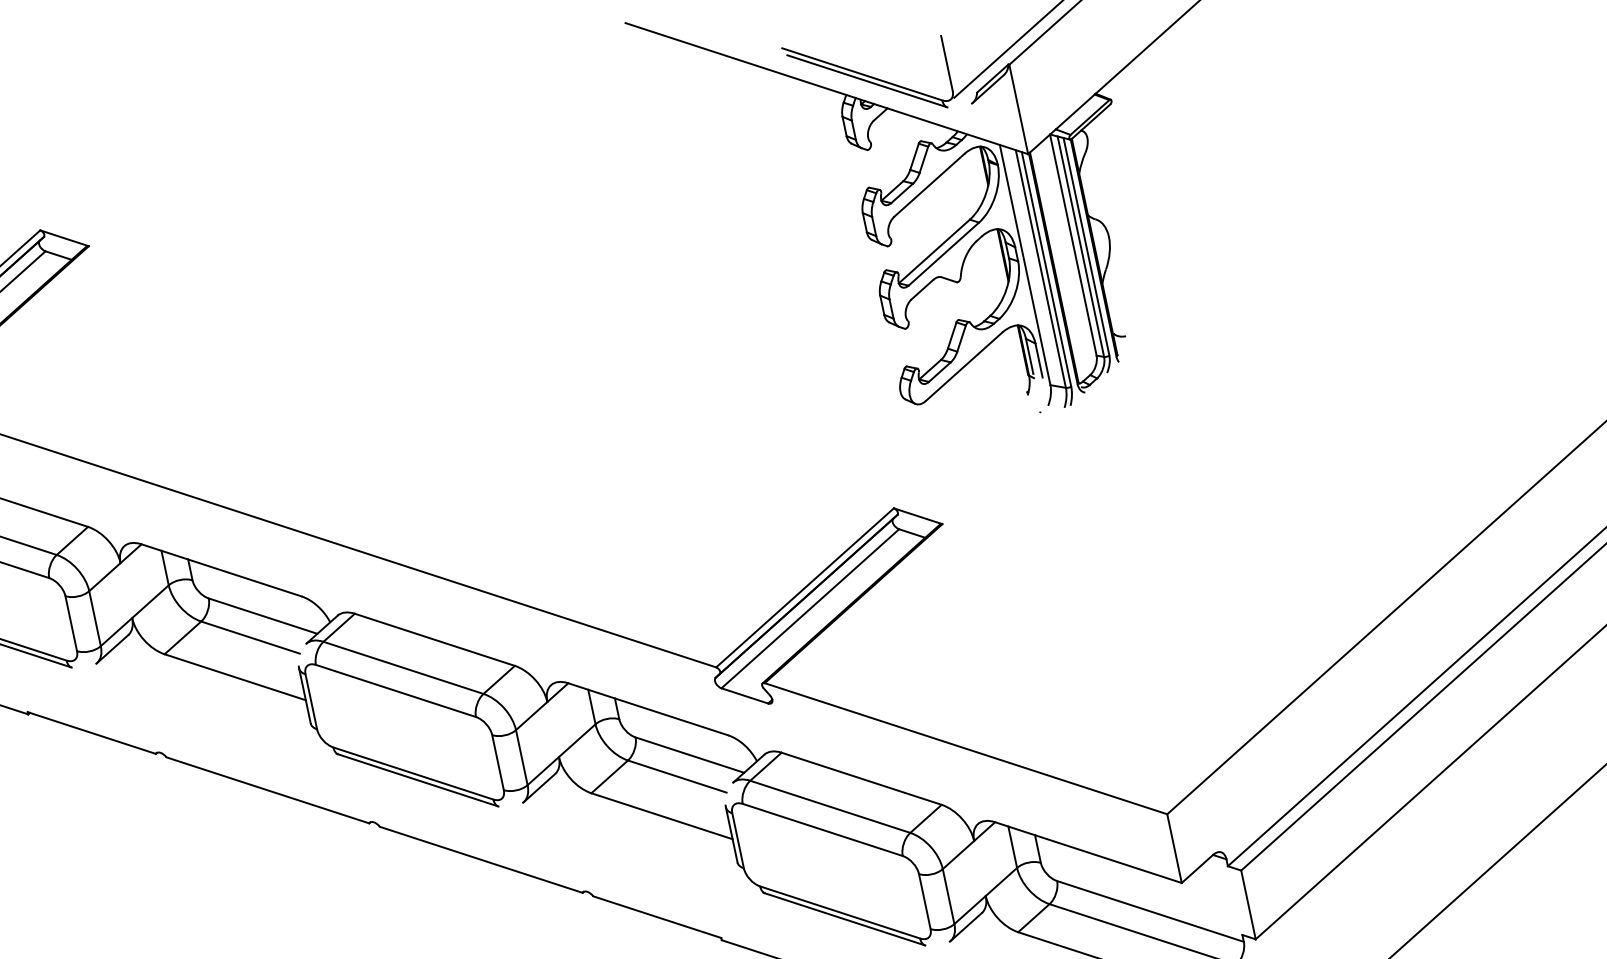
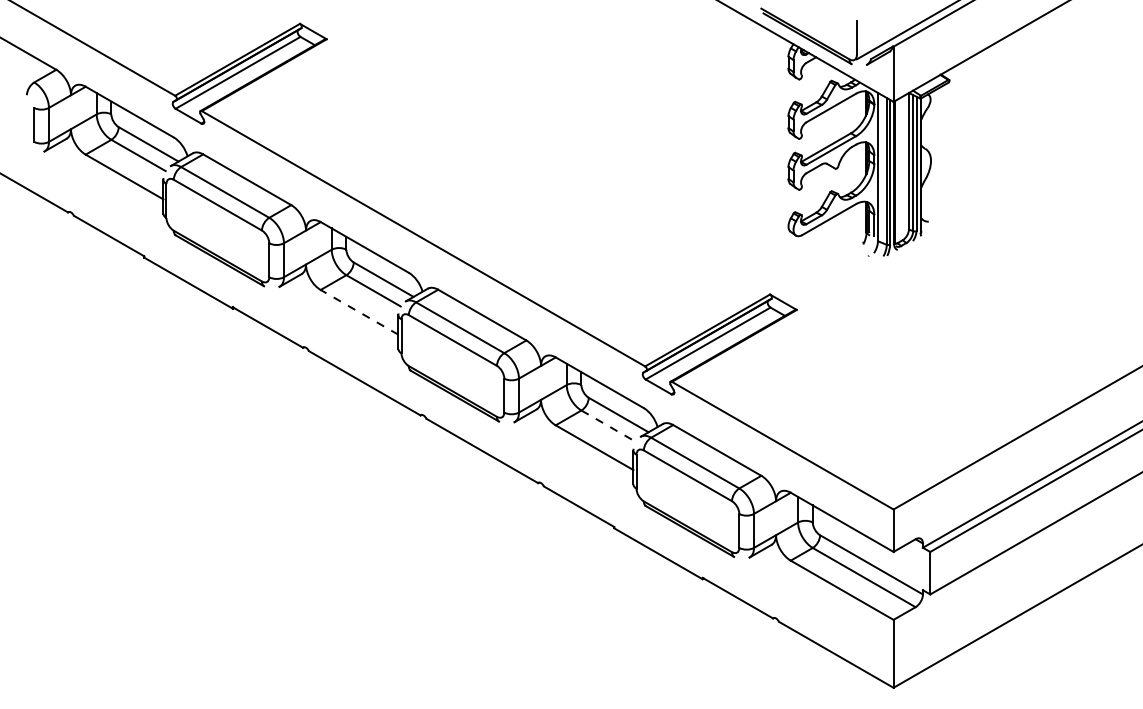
line: (235, 677) -> (359, 312), solid -> dashed
line: (678, 776) -> (609, 426), solid -> dashed

